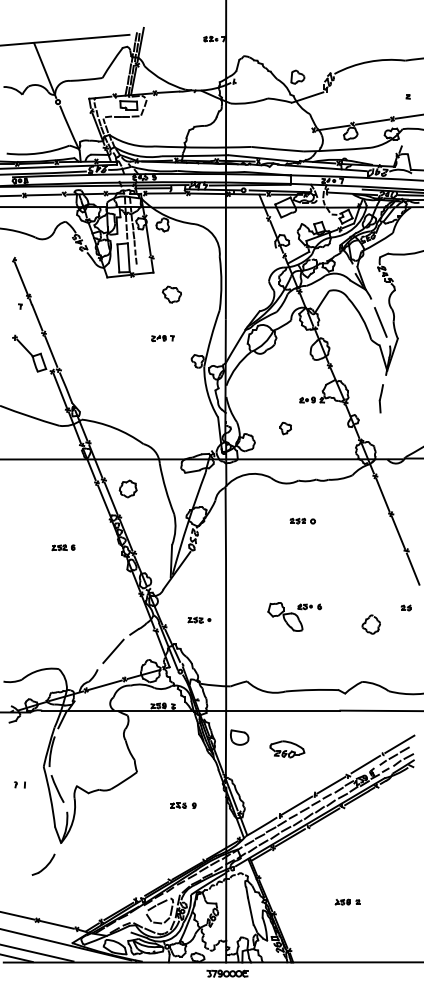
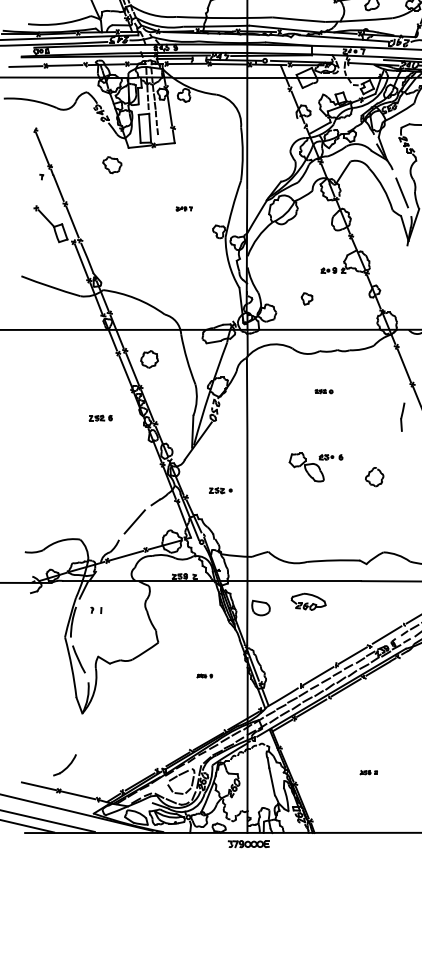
part: (171, 294) -> (111, 164), moved
part: (162, 338) -> (183, 208), size x0.7
part: (380, 398) -> (401, 416), moved
part: (302, 520) -> (323, 390), size x0.7
part: (63, 547) -> (100, 417), moved
part: (294, 616) -> (315, 466), moved
part: (370, 624) -> (373, 476), moved
part: (287, 749) -> (308, 601), moved
part: (19, 784) -> (95, 609), moved
part: (183, 805) -> (204, 675), size x0.6
part: (43, 864) -> (64, 764), moved
part: (347, 901) -> (368, 771), size x0.7

